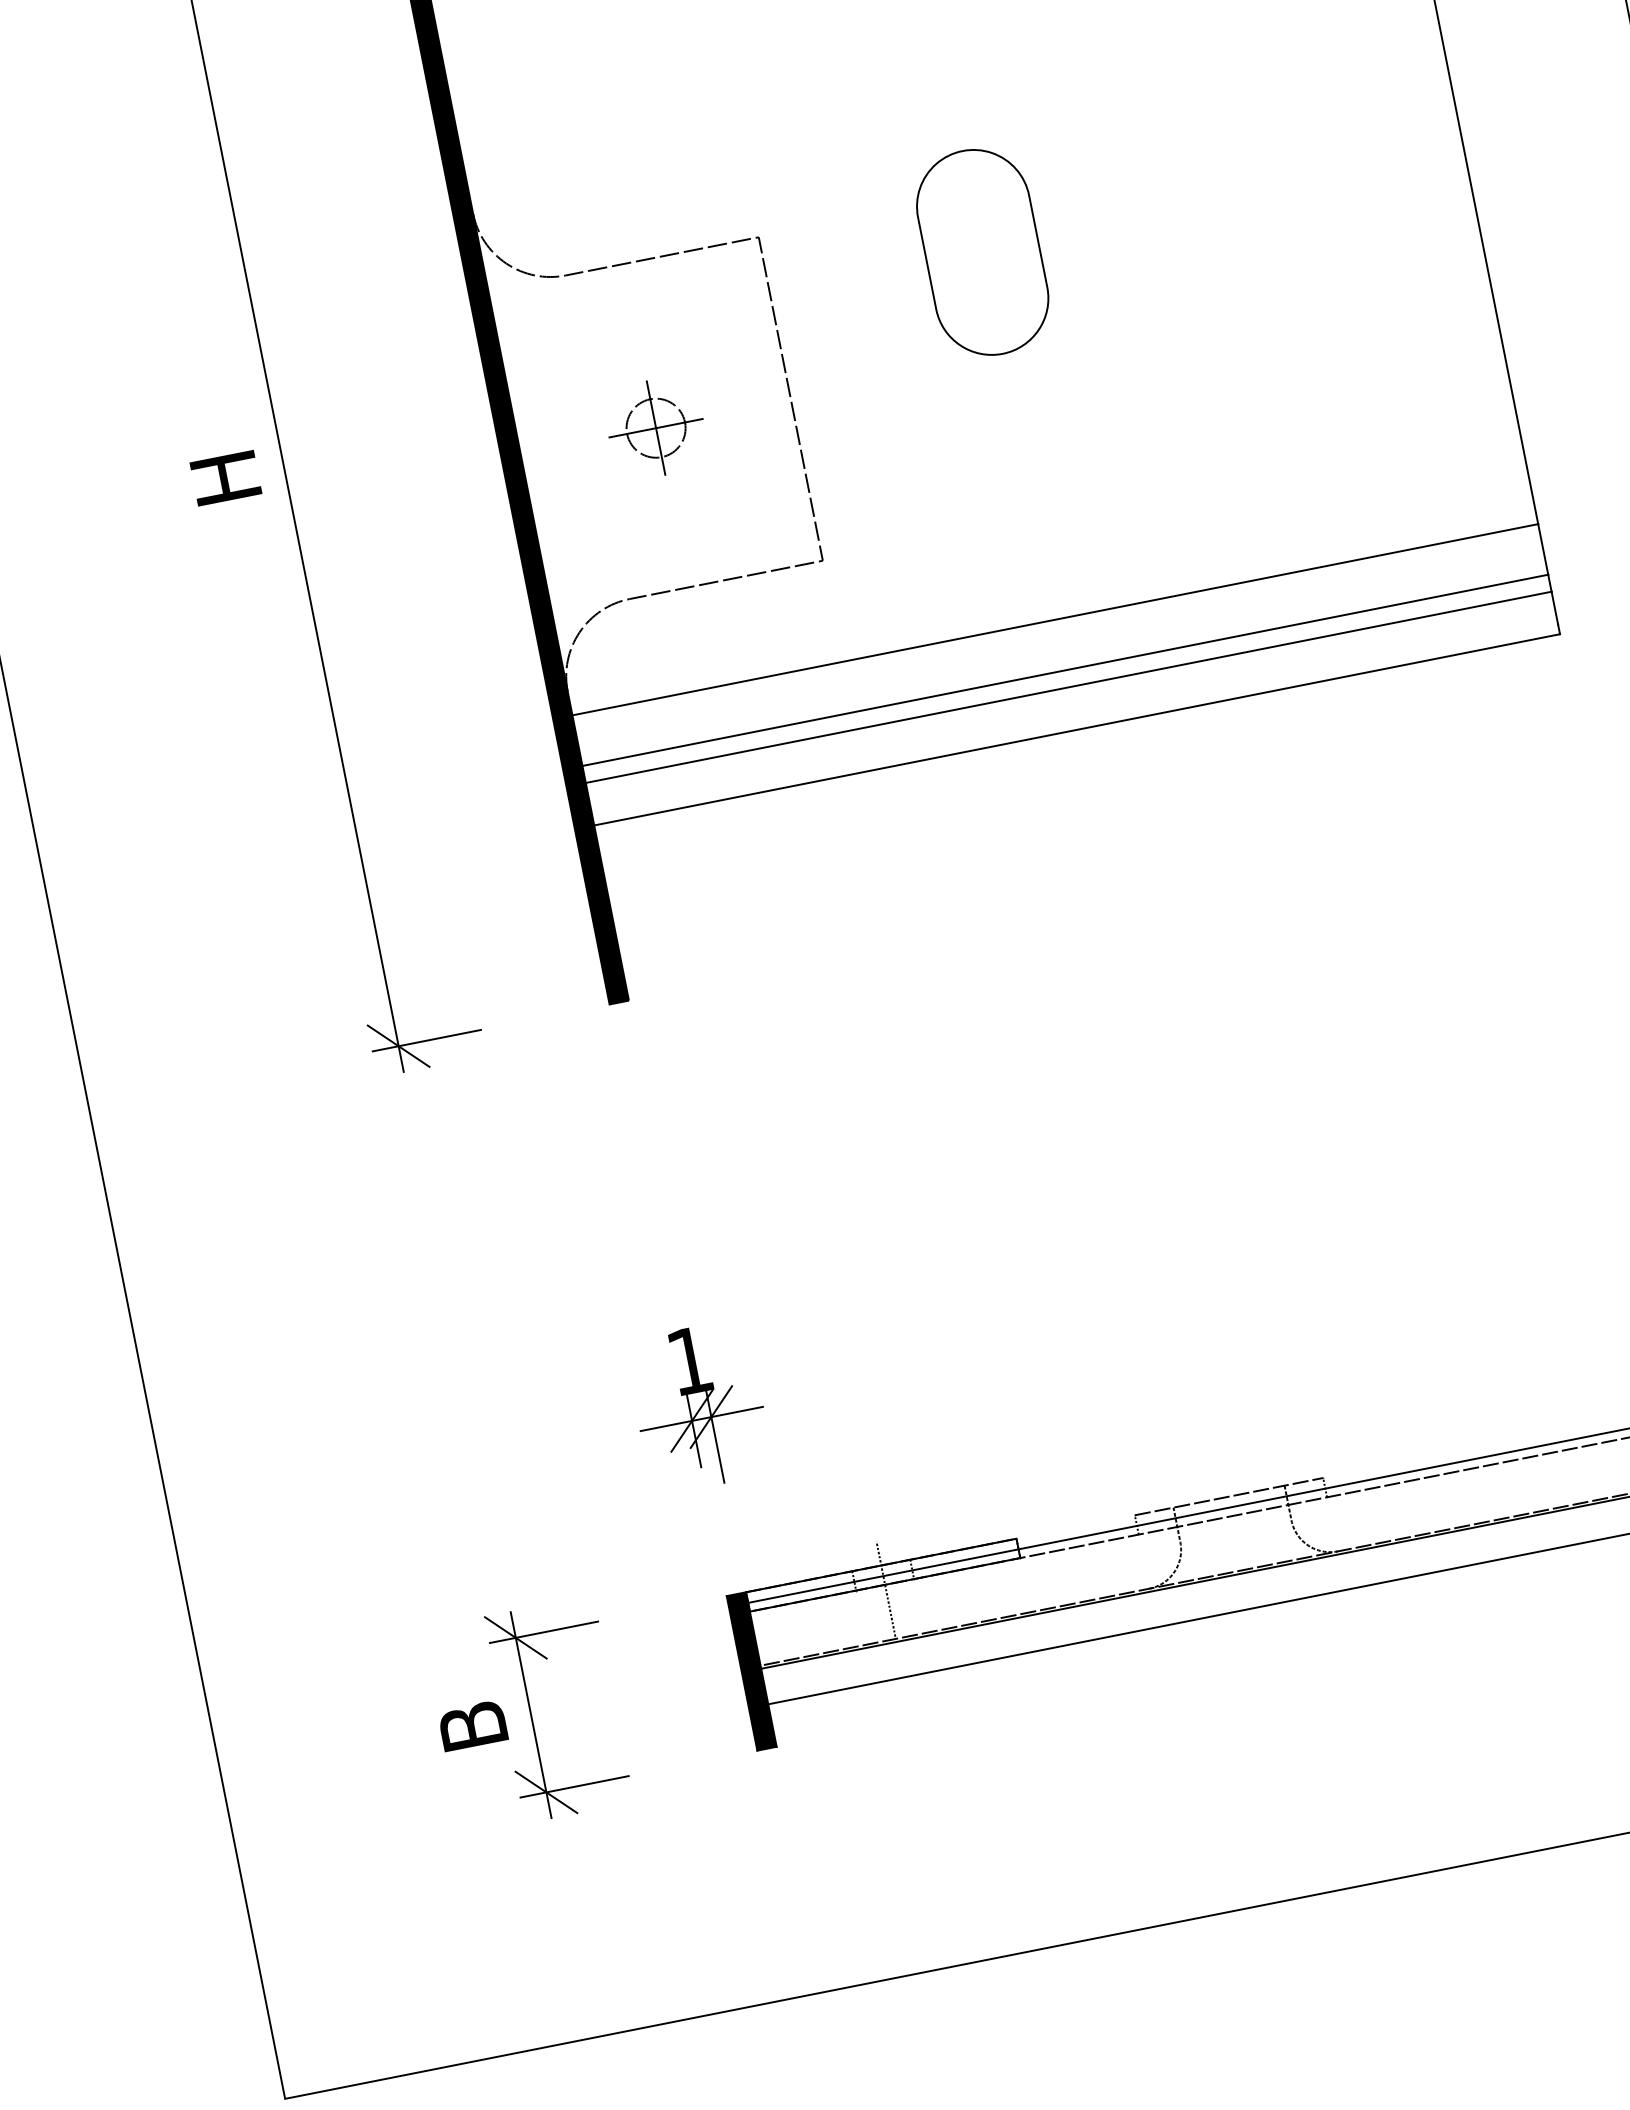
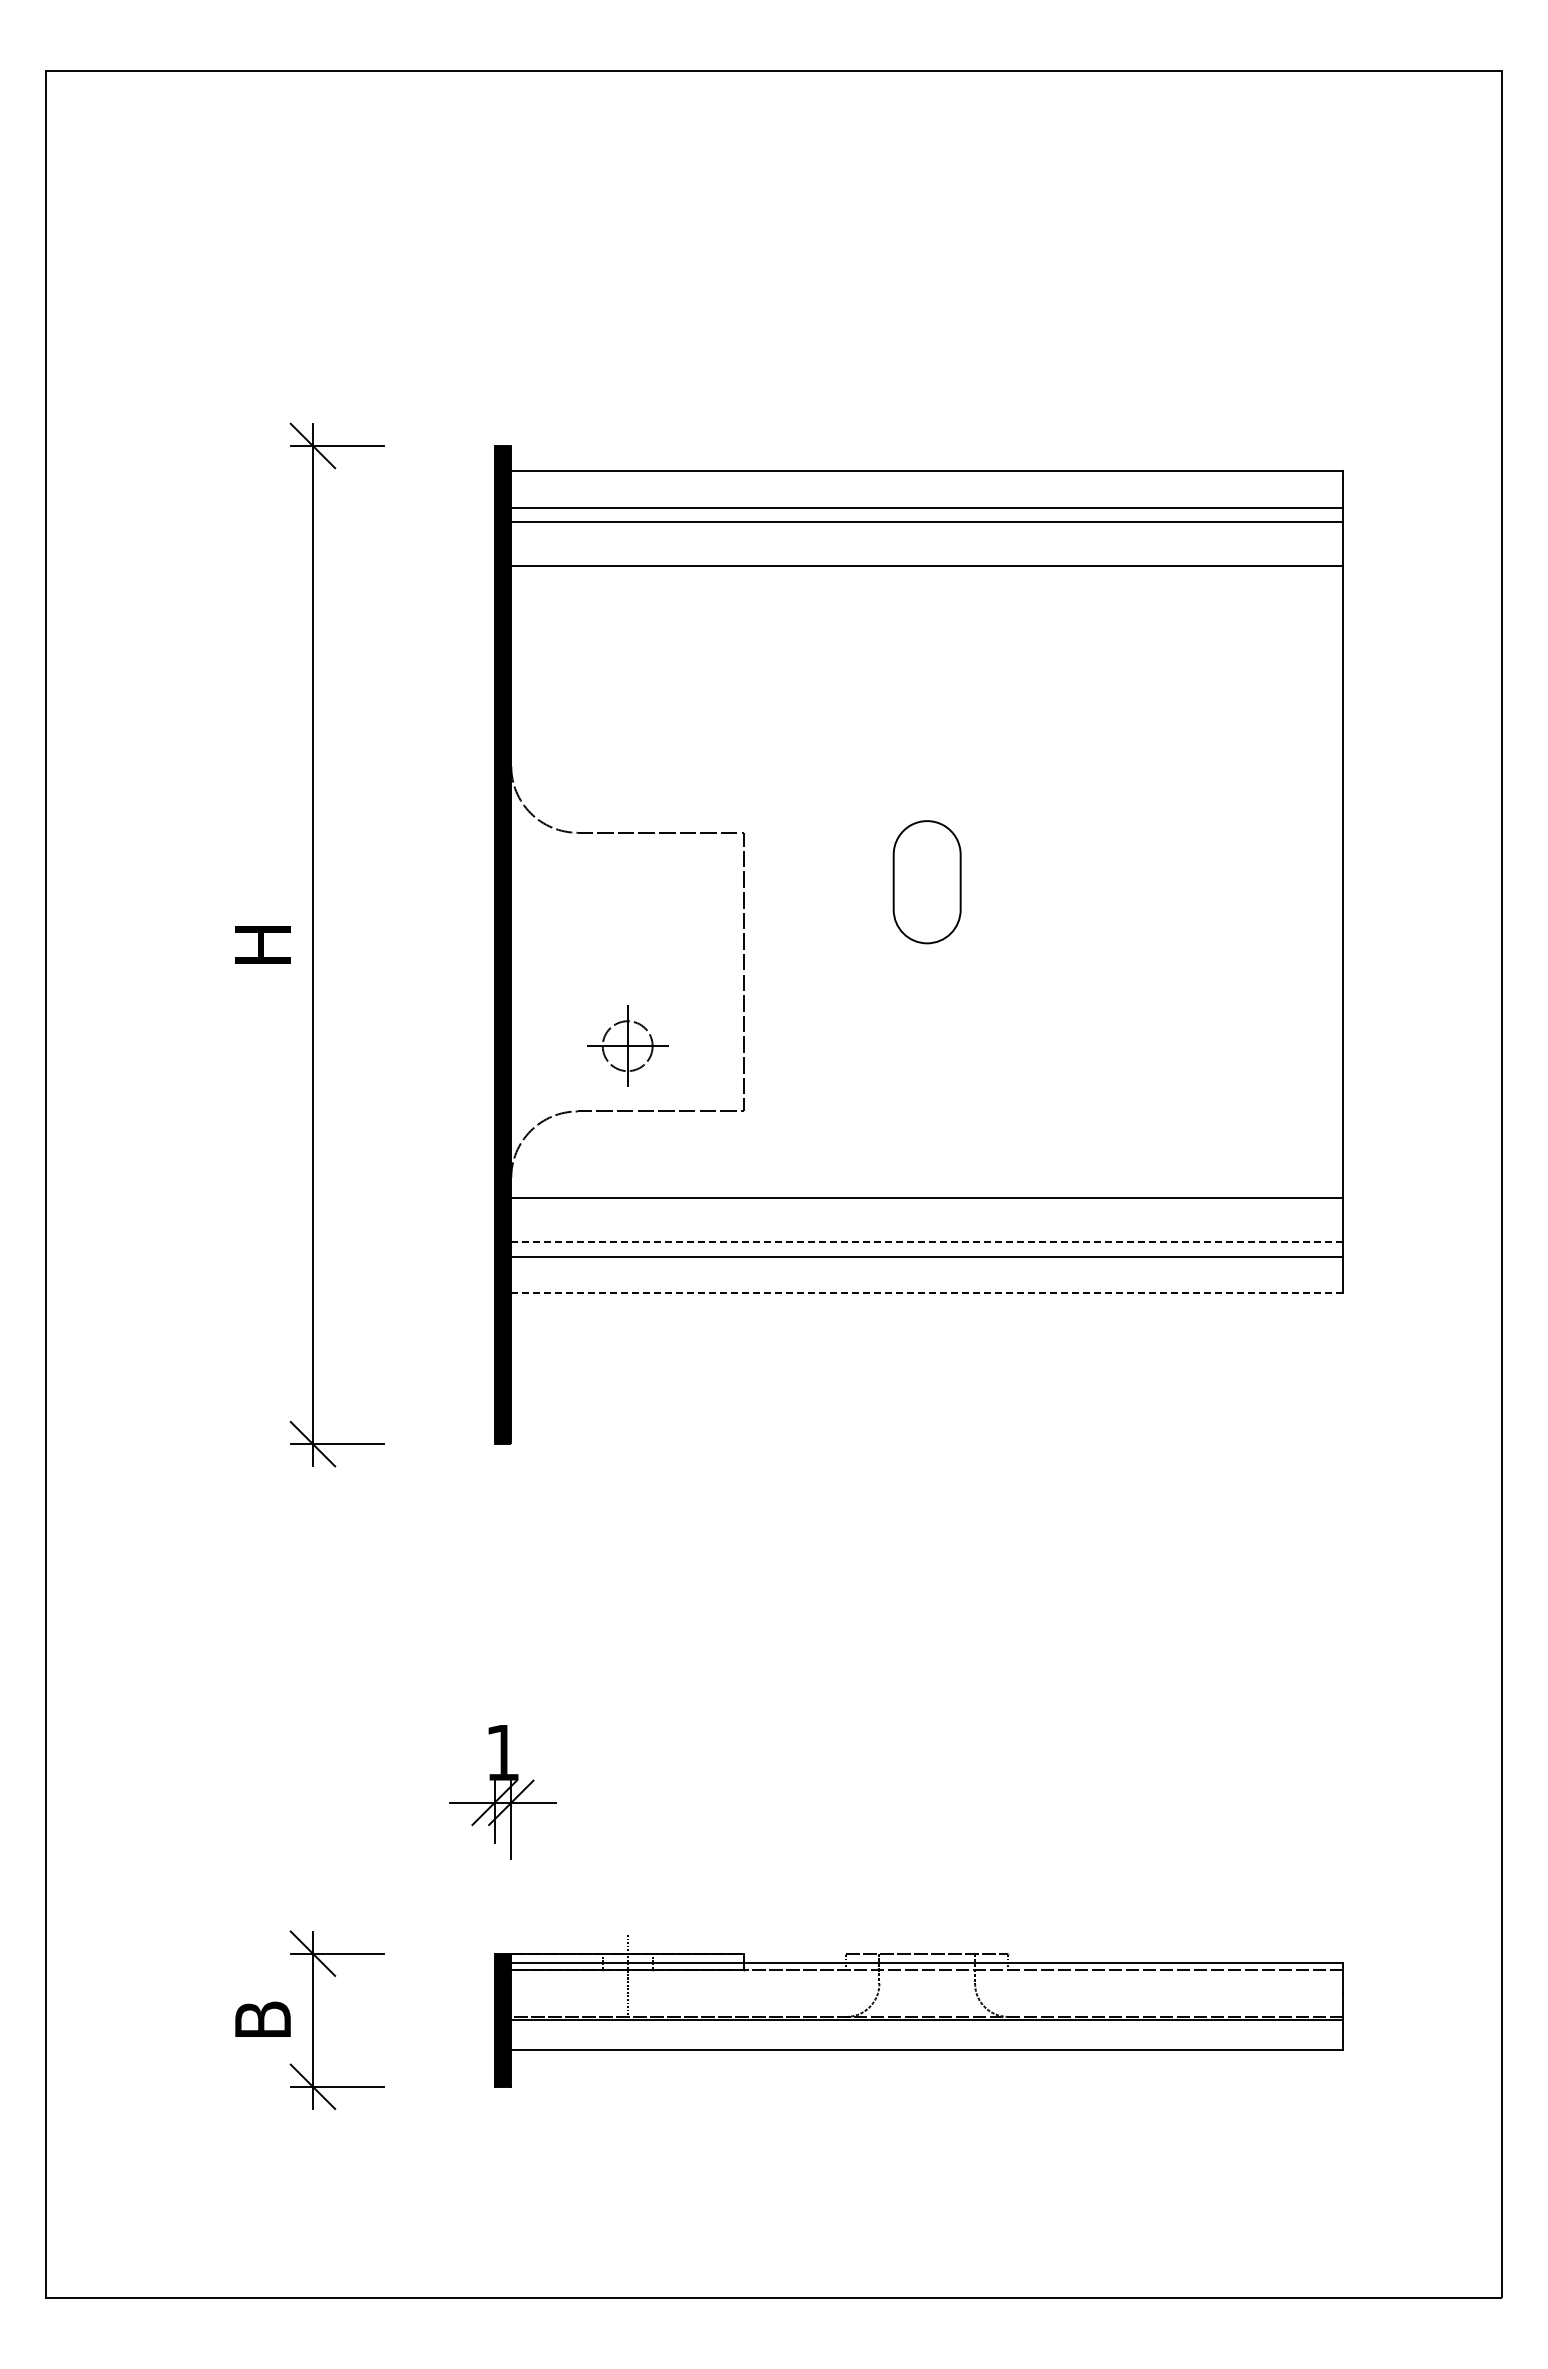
part: (981, 253) -> (926, 882), size x0.7
part: (655, 427) -> (627, 1045), moved
line: (1065, 670) -> (927, 1242), solid -> dashed
line: (1077, 730) -> (927, 1293), solid -> dashed

